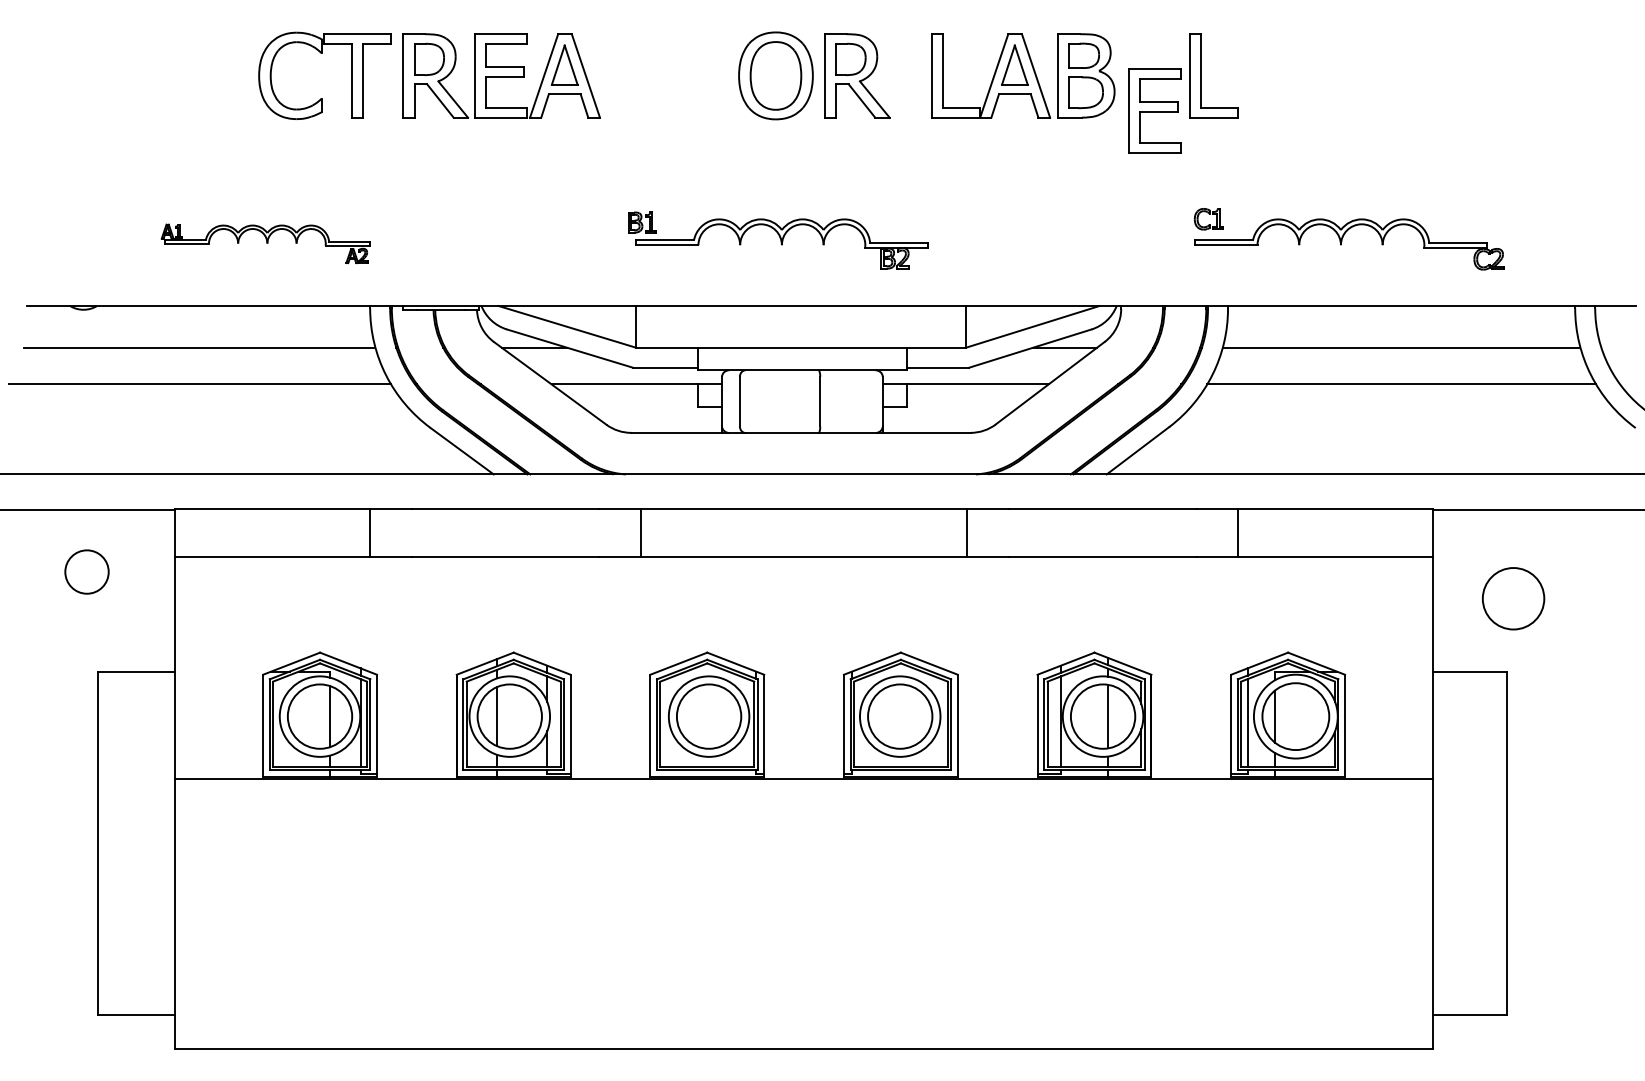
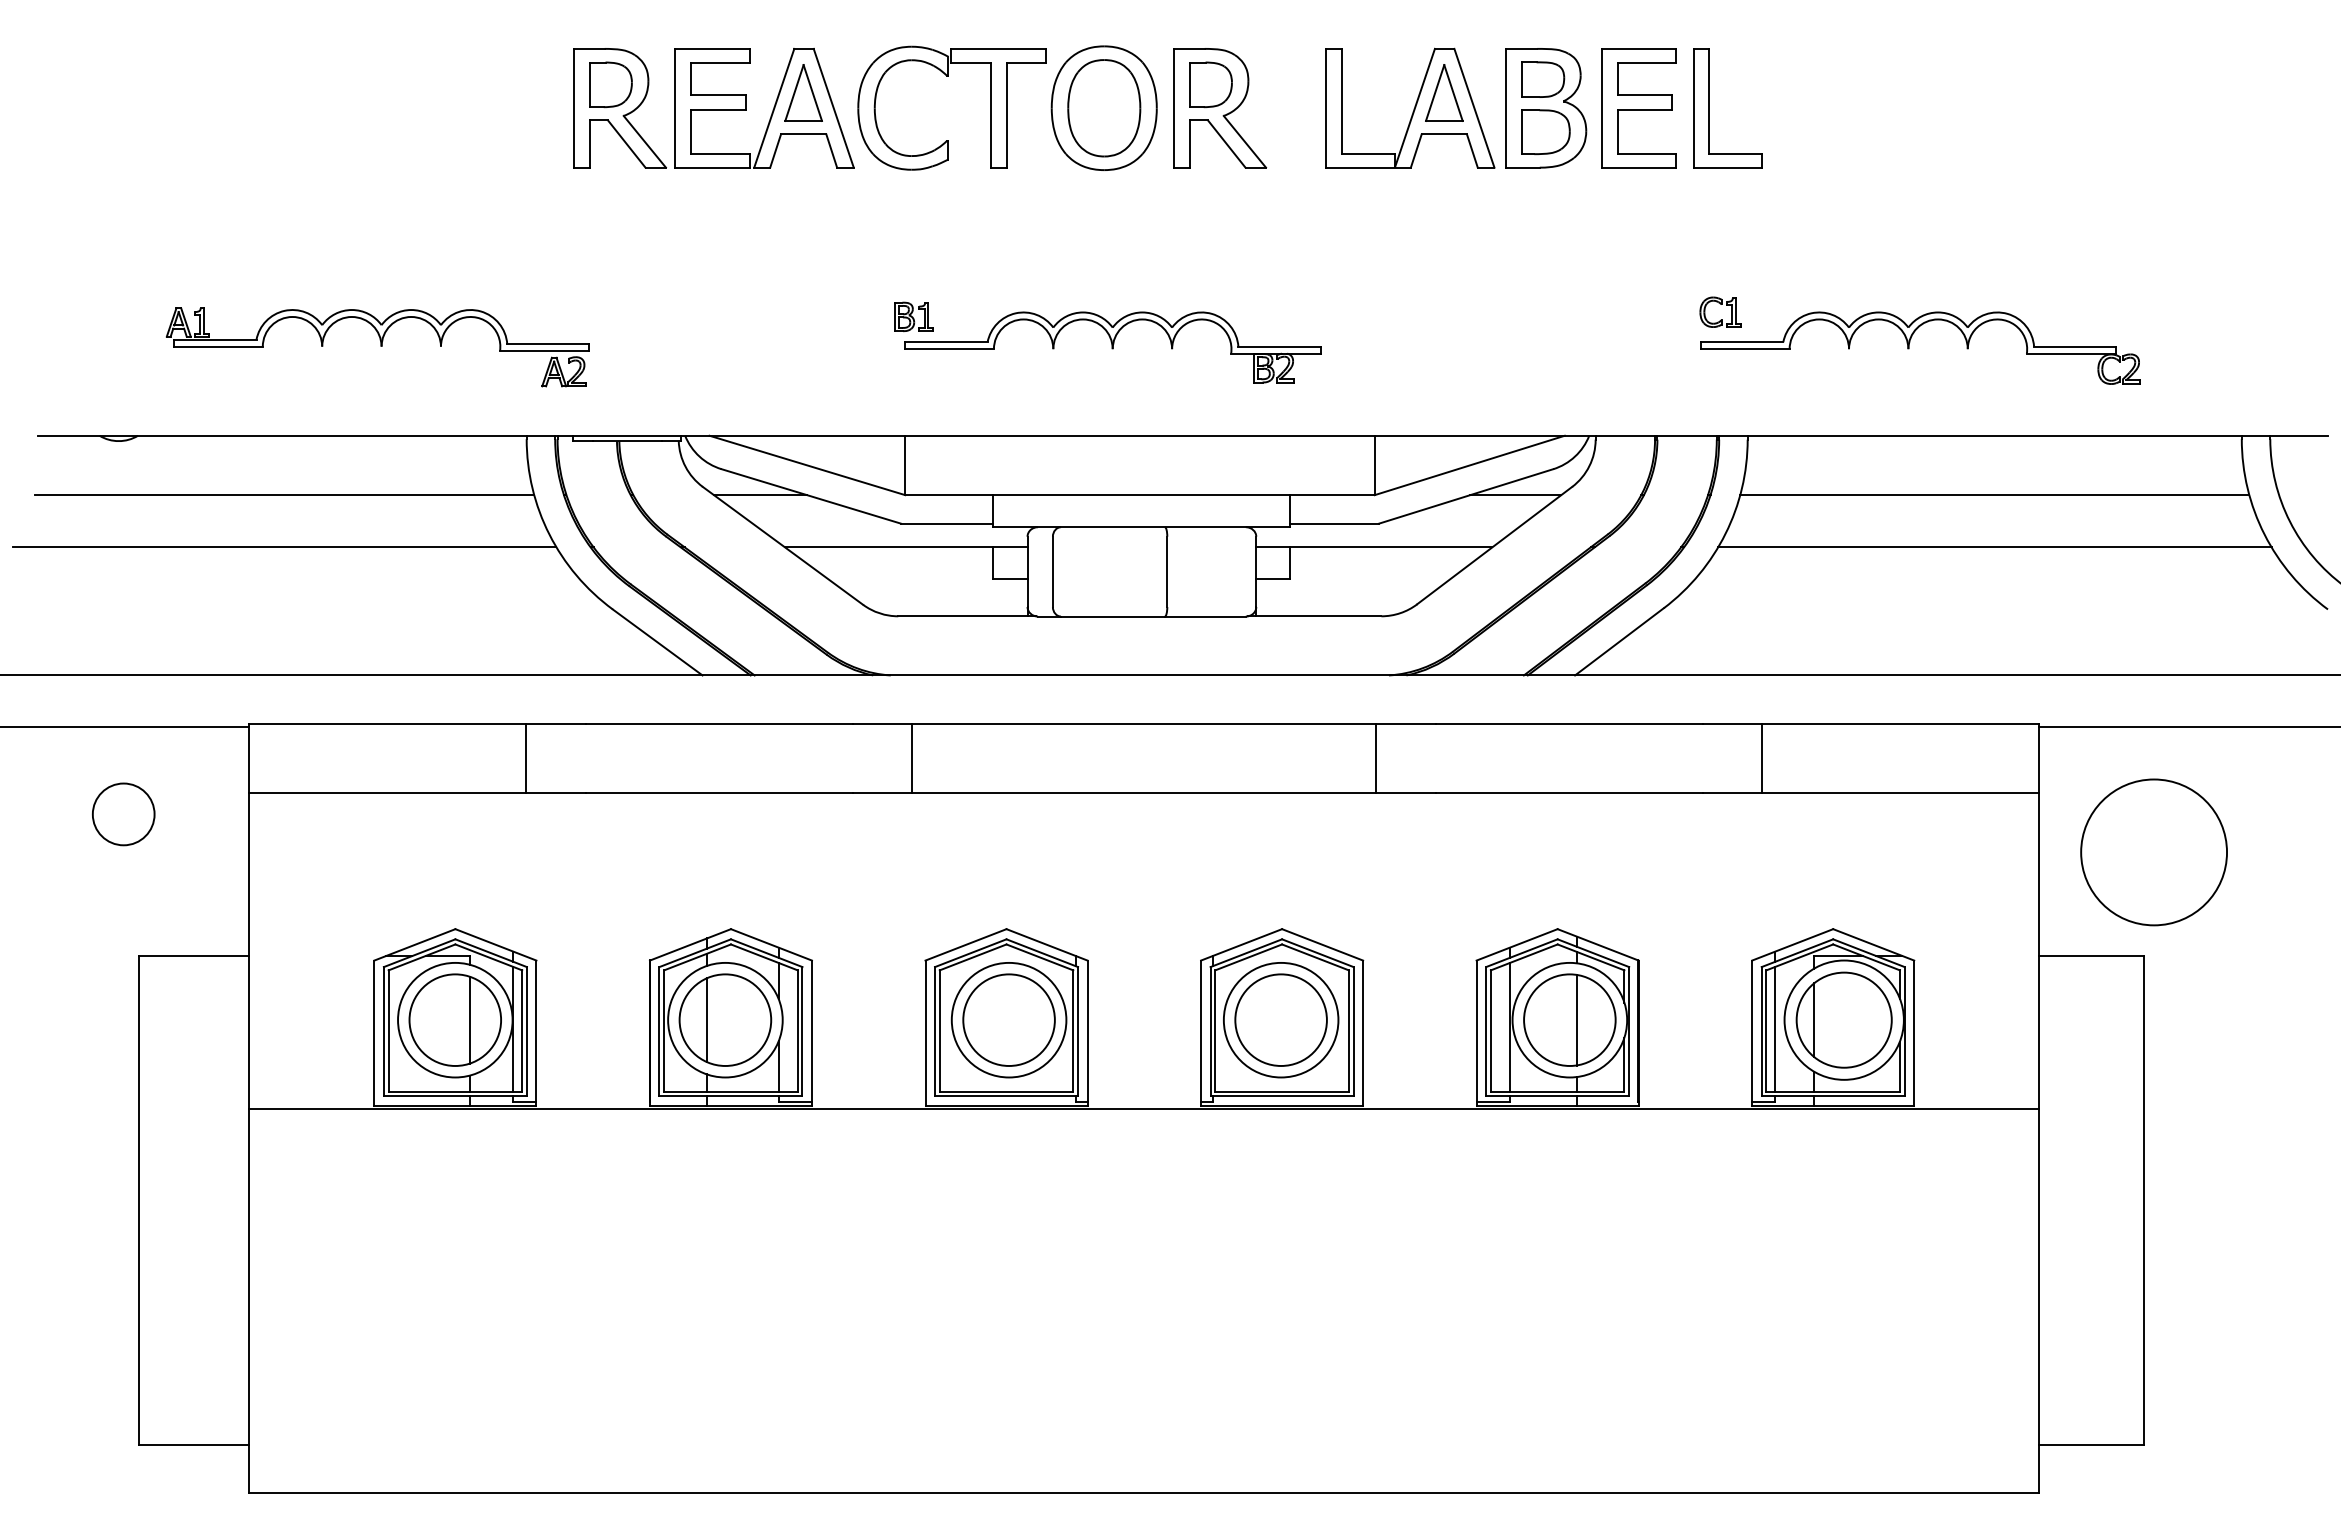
part: (322, 53) -> (948, 76), moved
part: (1154, 110) -> (1638, 107), moved
part: (265, 243) -> (377, 346), size x1.43
circle: (1513, 598) -> (2154, 852), size x1.67

